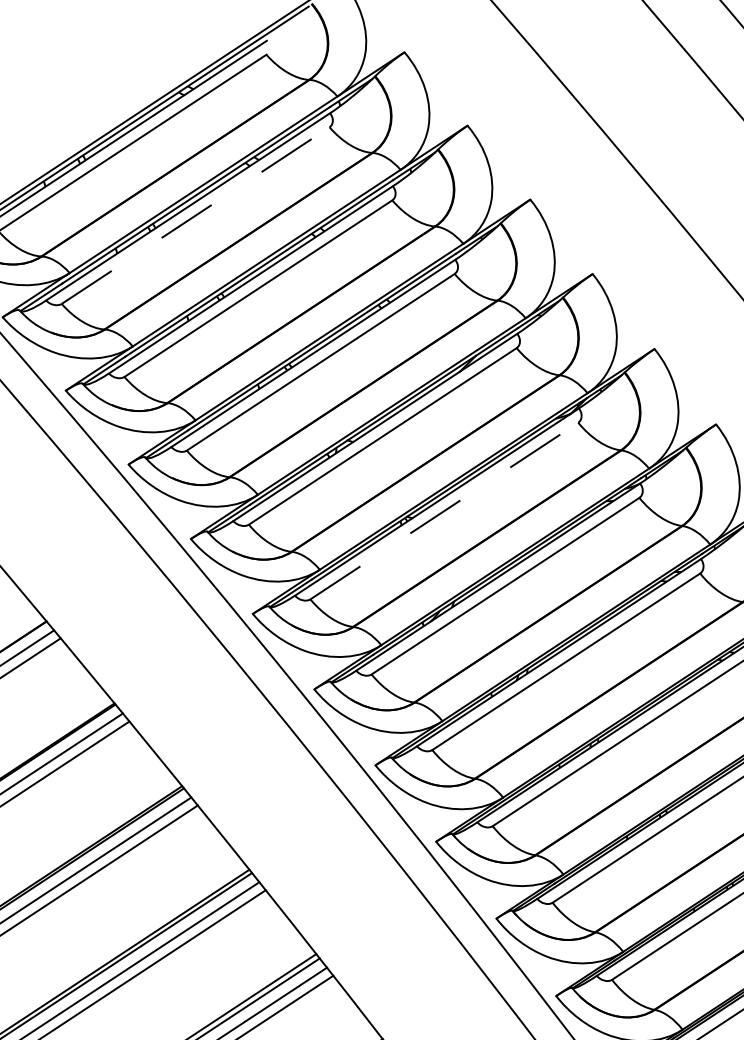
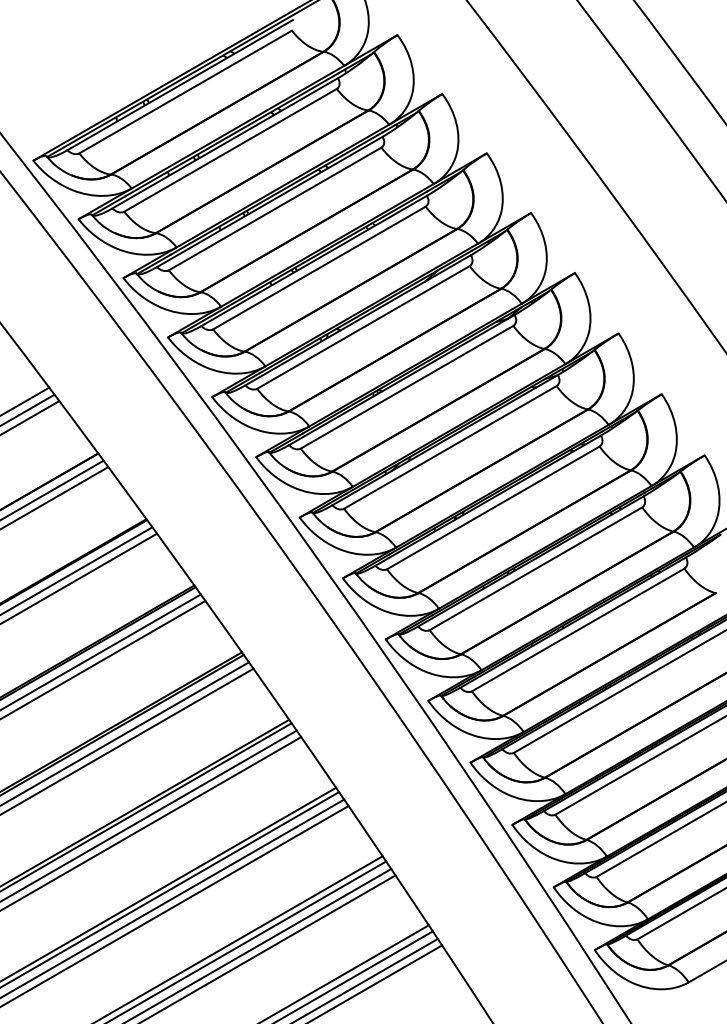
line: (195, 215) -> (230, 150), dashed -> solid
line: (444, 511) -> (407, 387), dashed -> solid

